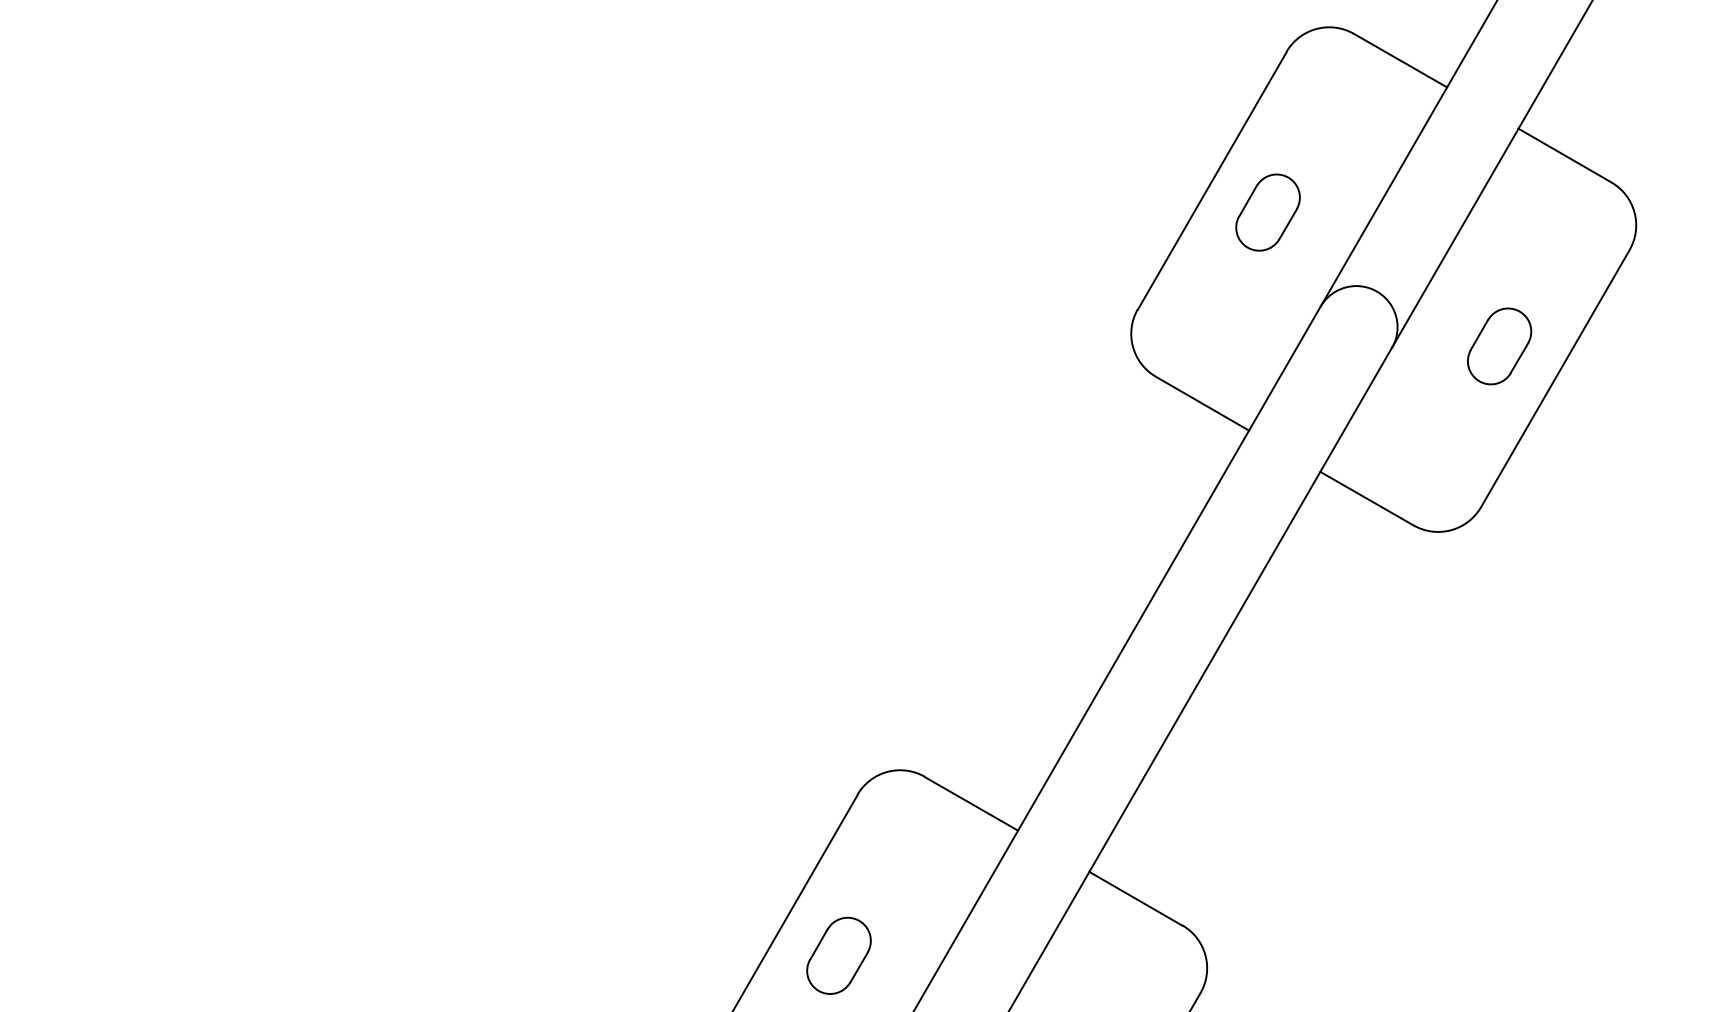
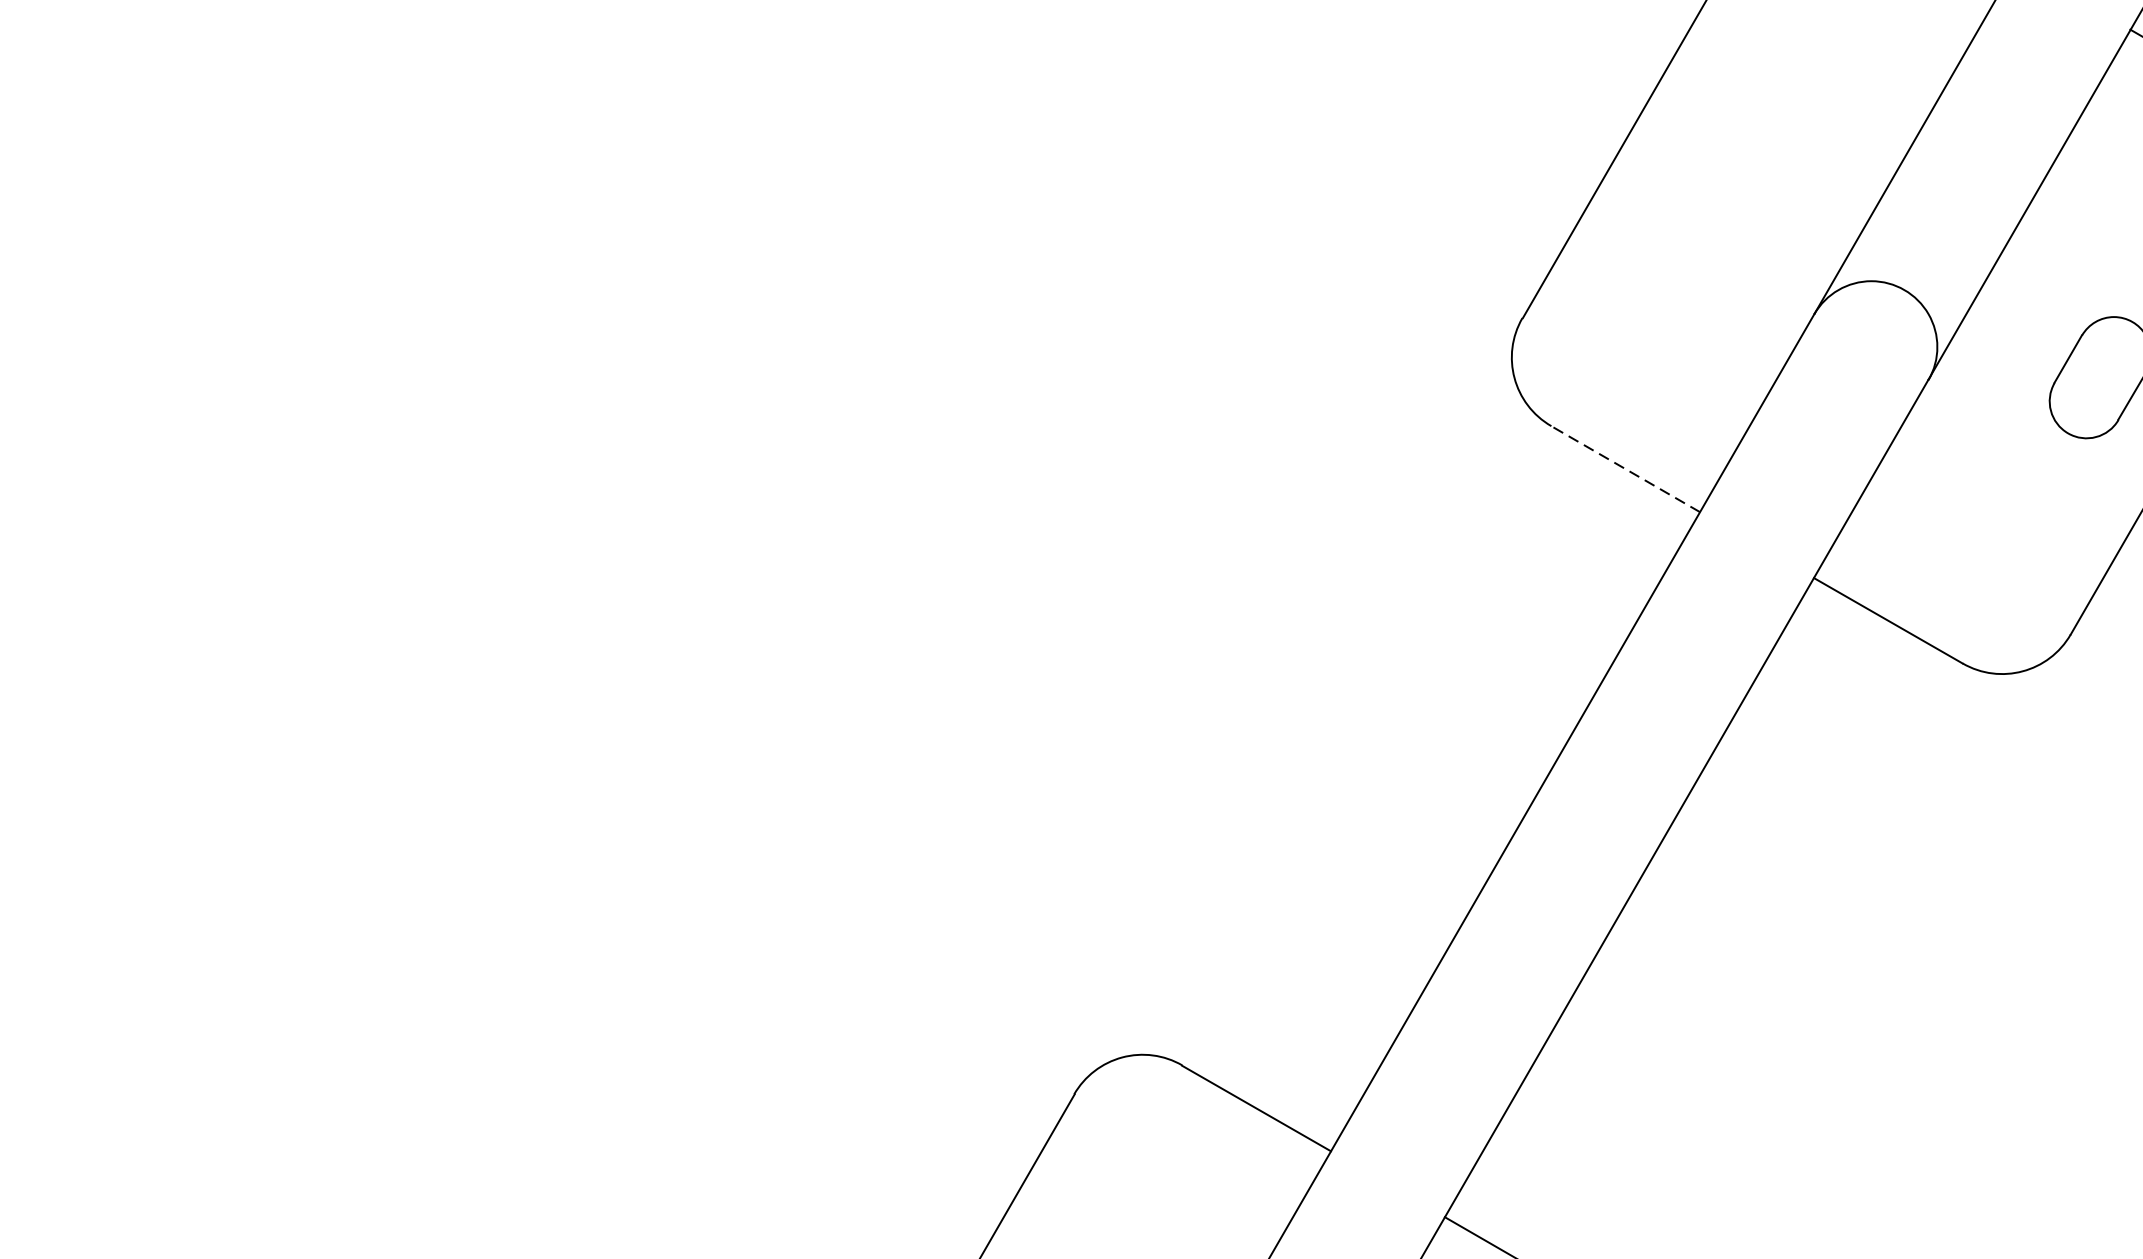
part: (1267, 212) -> (1729, 163), removed
line: (1202, 403) -> (1625, 468), solid -> dashed

